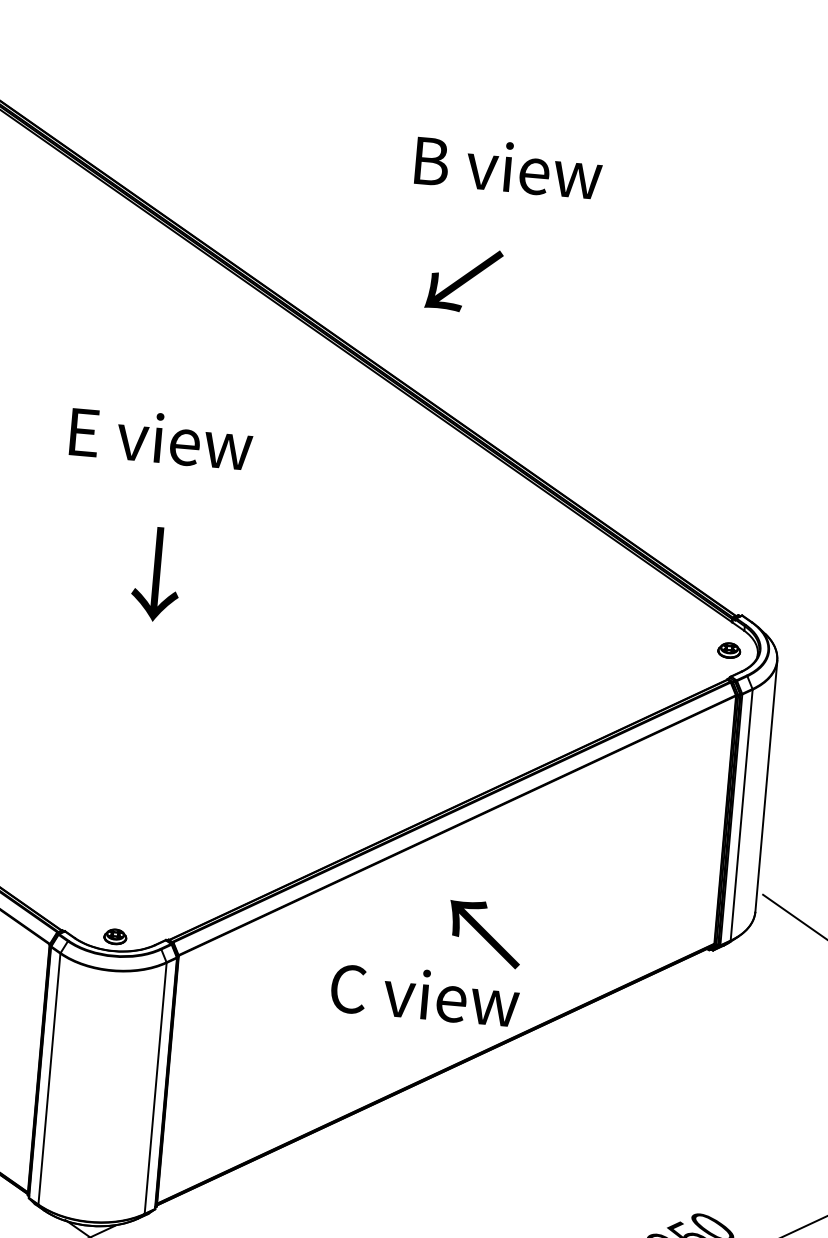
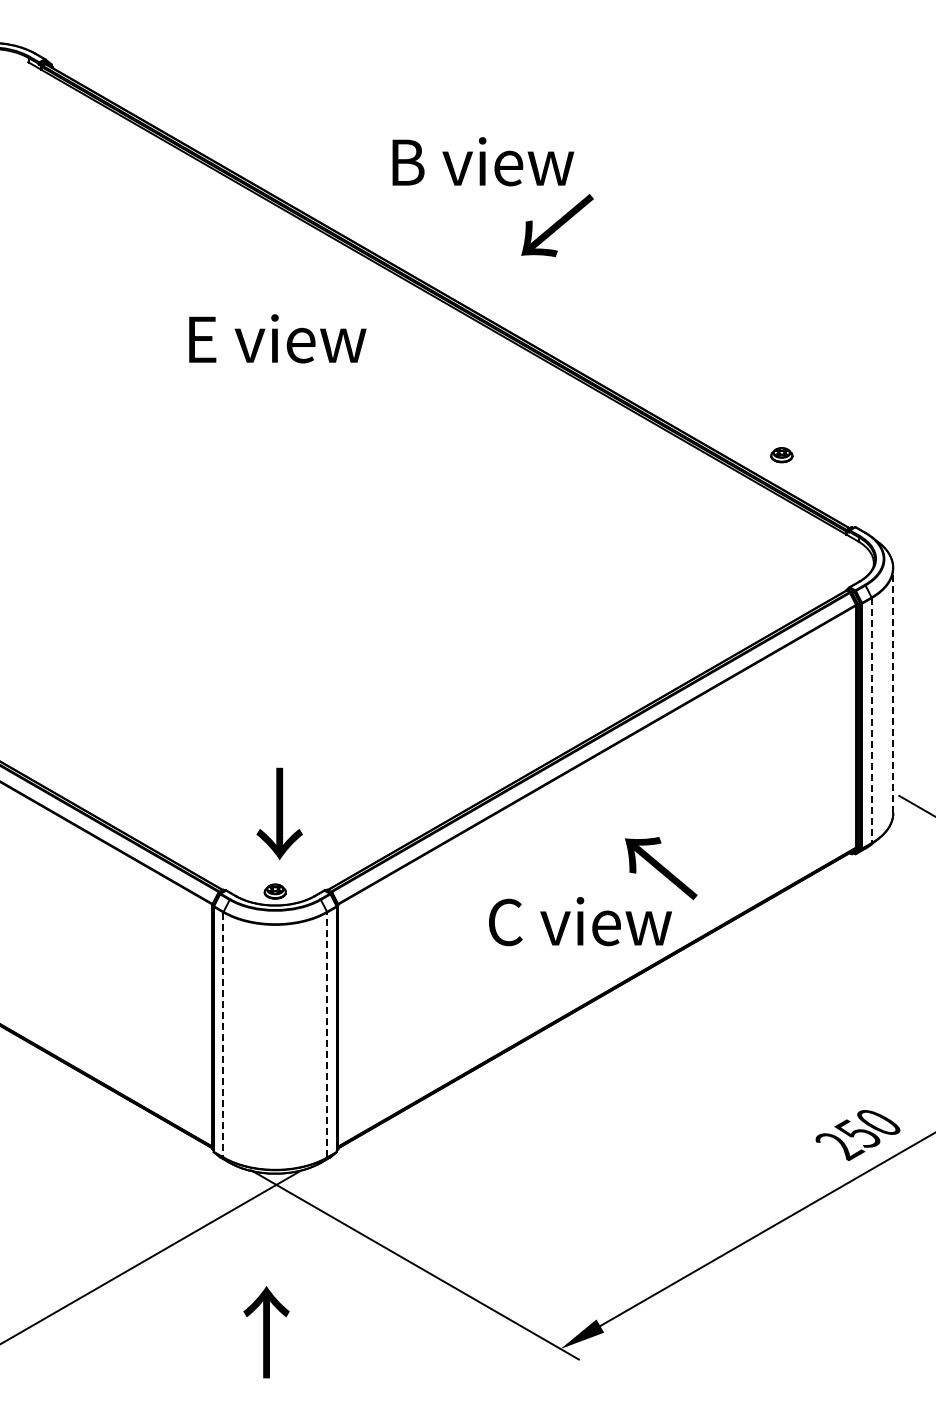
text: (509, 167) -> (483, 161), moved
text: (161, 438) -> (277, 338), moved
text: (156, 573) -> (279, 813), moved
part: (728, 650) -> (781, 455), moved
line: (766, 786) -> (893, 690), solid -> dashed
line: (741, 816) -> (871, 721), solid -> dashed
text: (485, 934) -> (661, 868), moved
line: (49, 1079) -> (223, 1035), solid -> dashed
line: (156, 1087) -> (327, 1034), solid -> dashed

